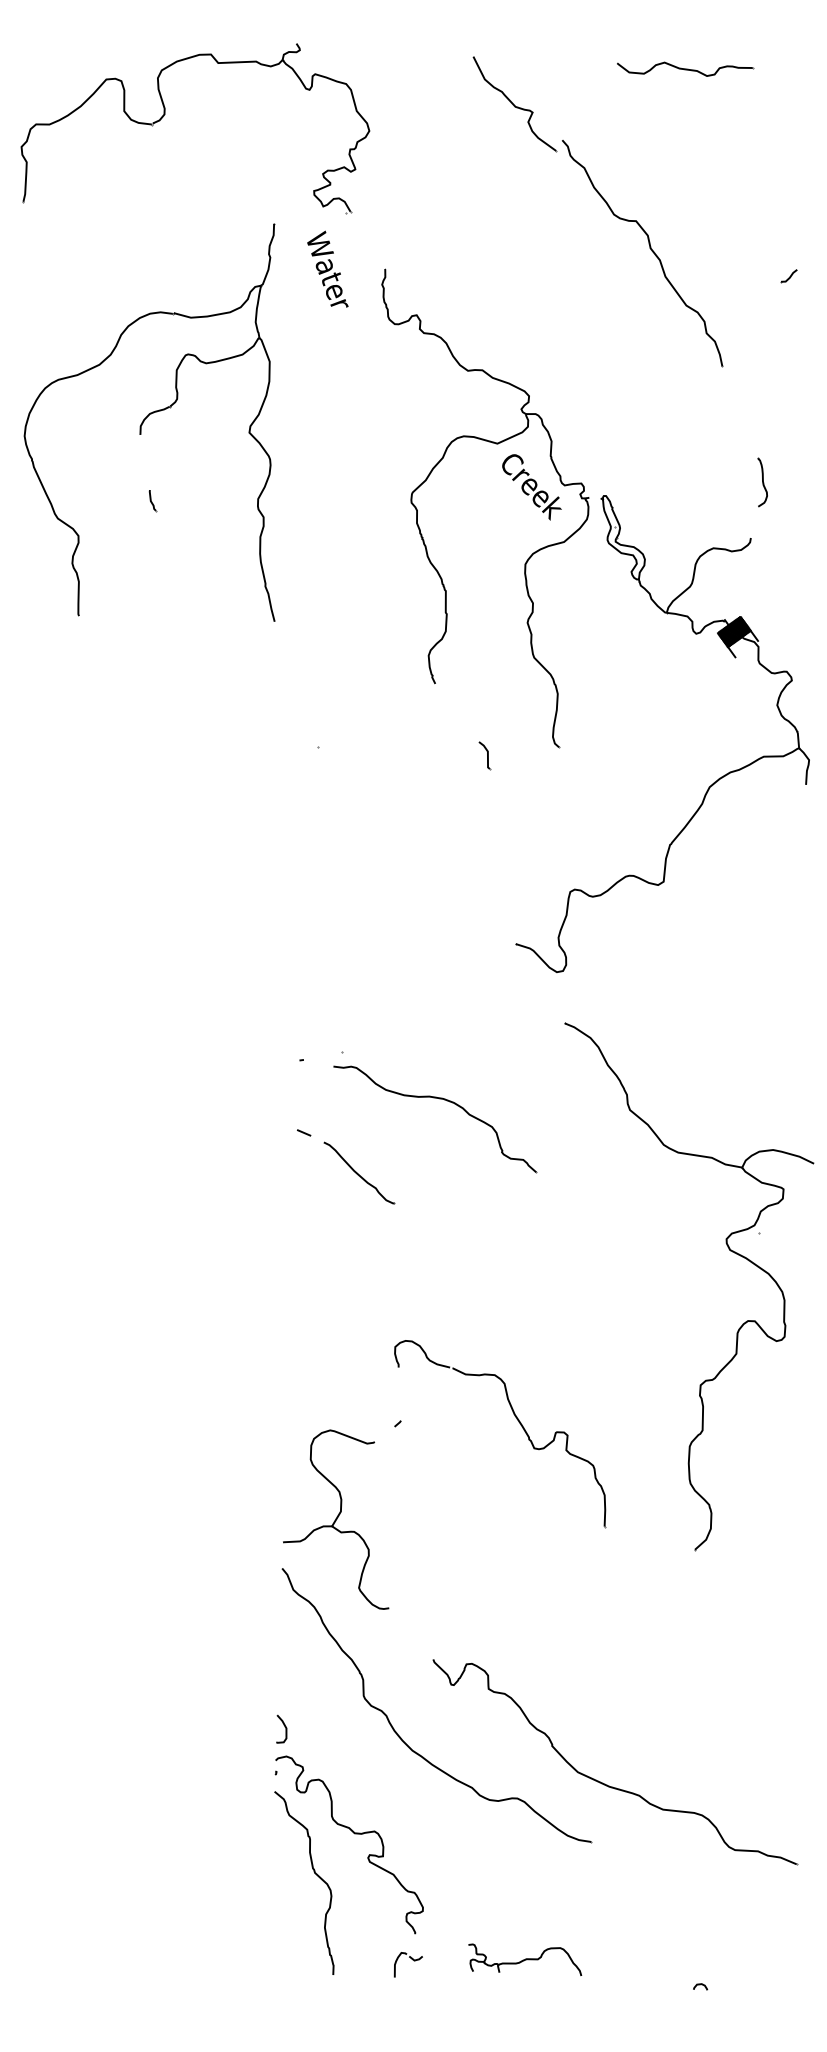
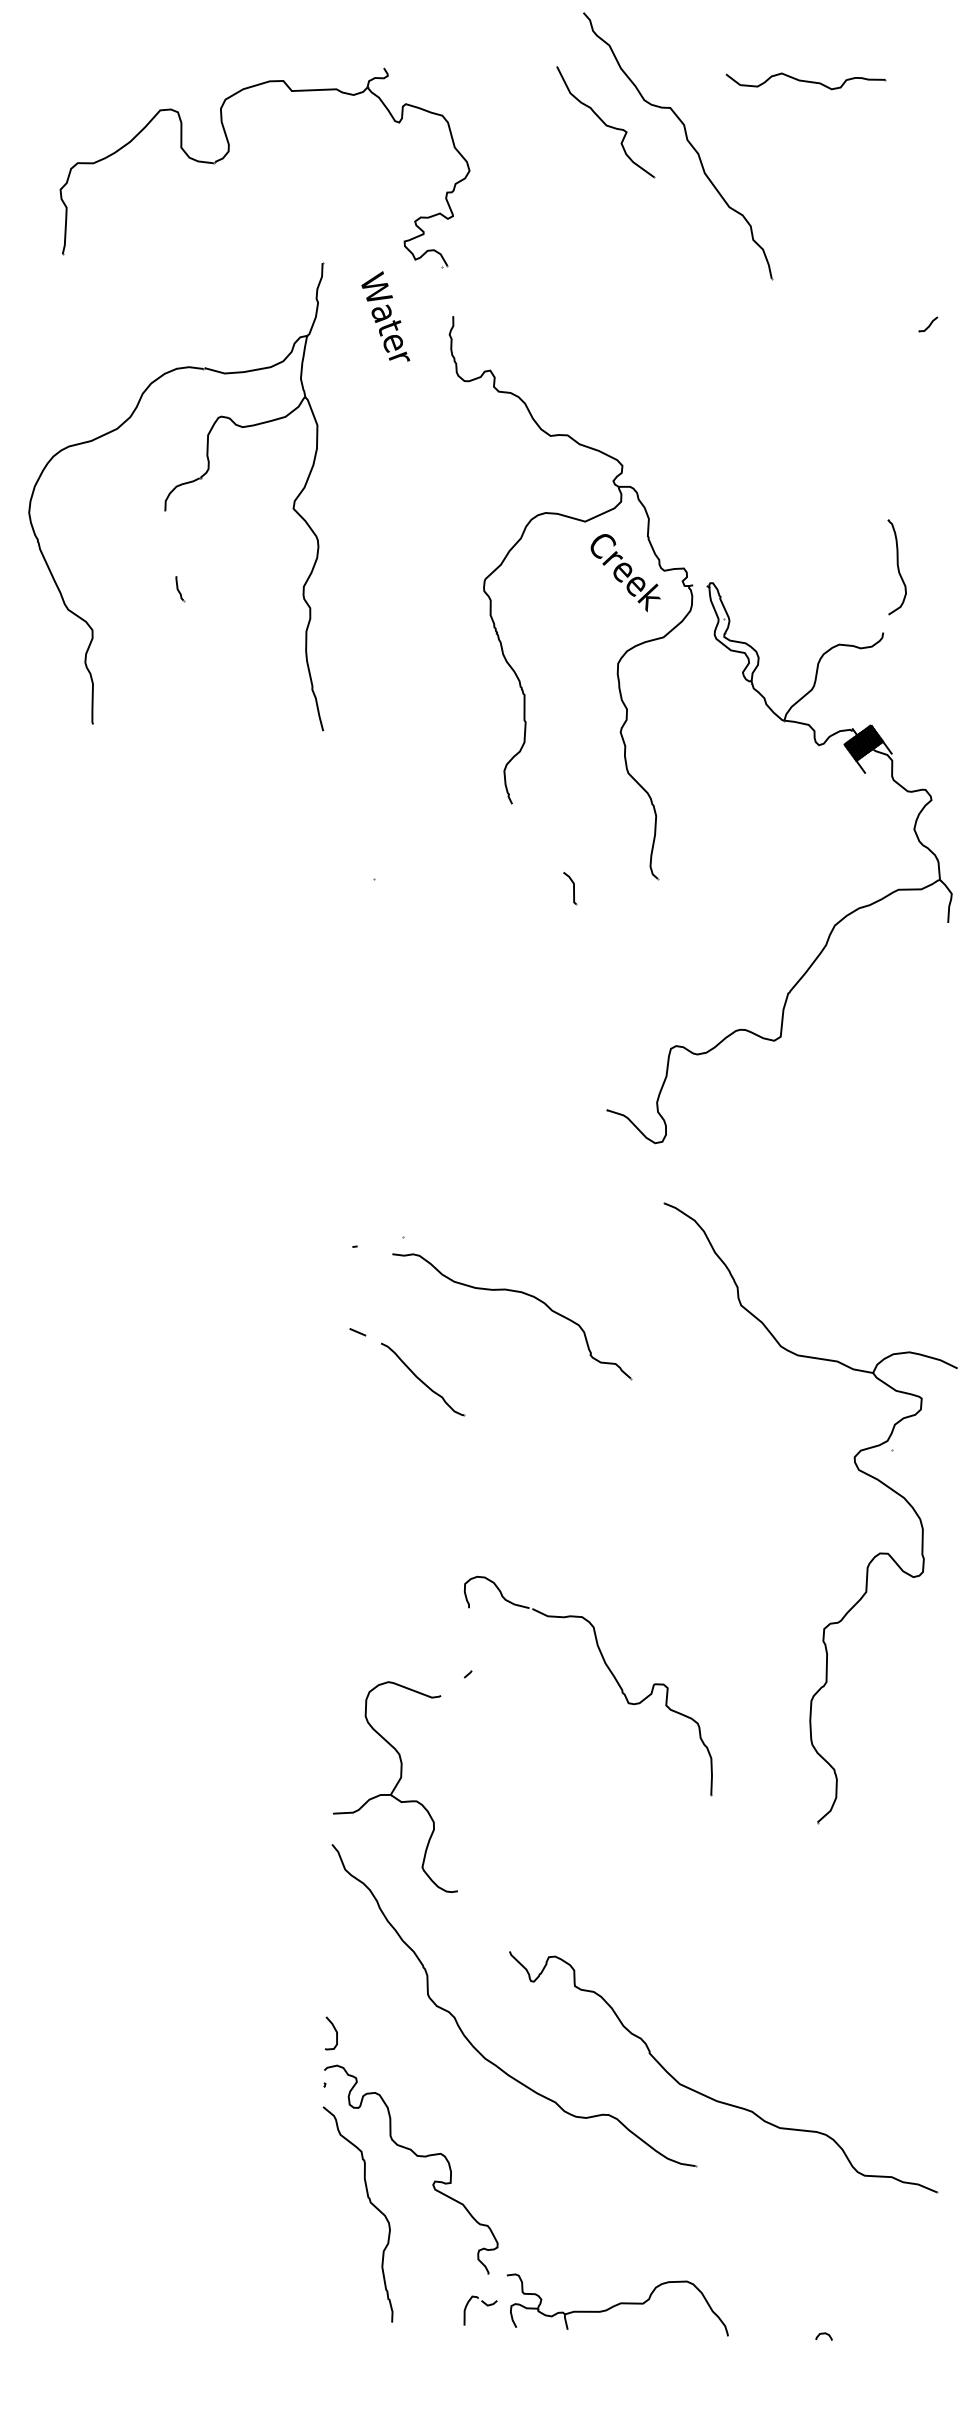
part: (165, 115) -> (229, 152), moved
part: (649, 248) -> (686, 140), moved
part: (762, 482) -> (896, 567), size x1.67
part: (524, 1959) -> (617, 2304), size x1.67

